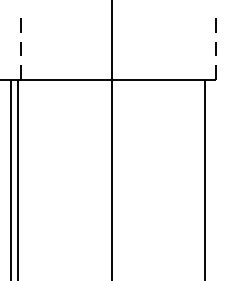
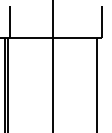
line: (20, 45) -> (9, 21), dashed -> solid
line: (214, 45) -> (101, 21), dashed -> solid

